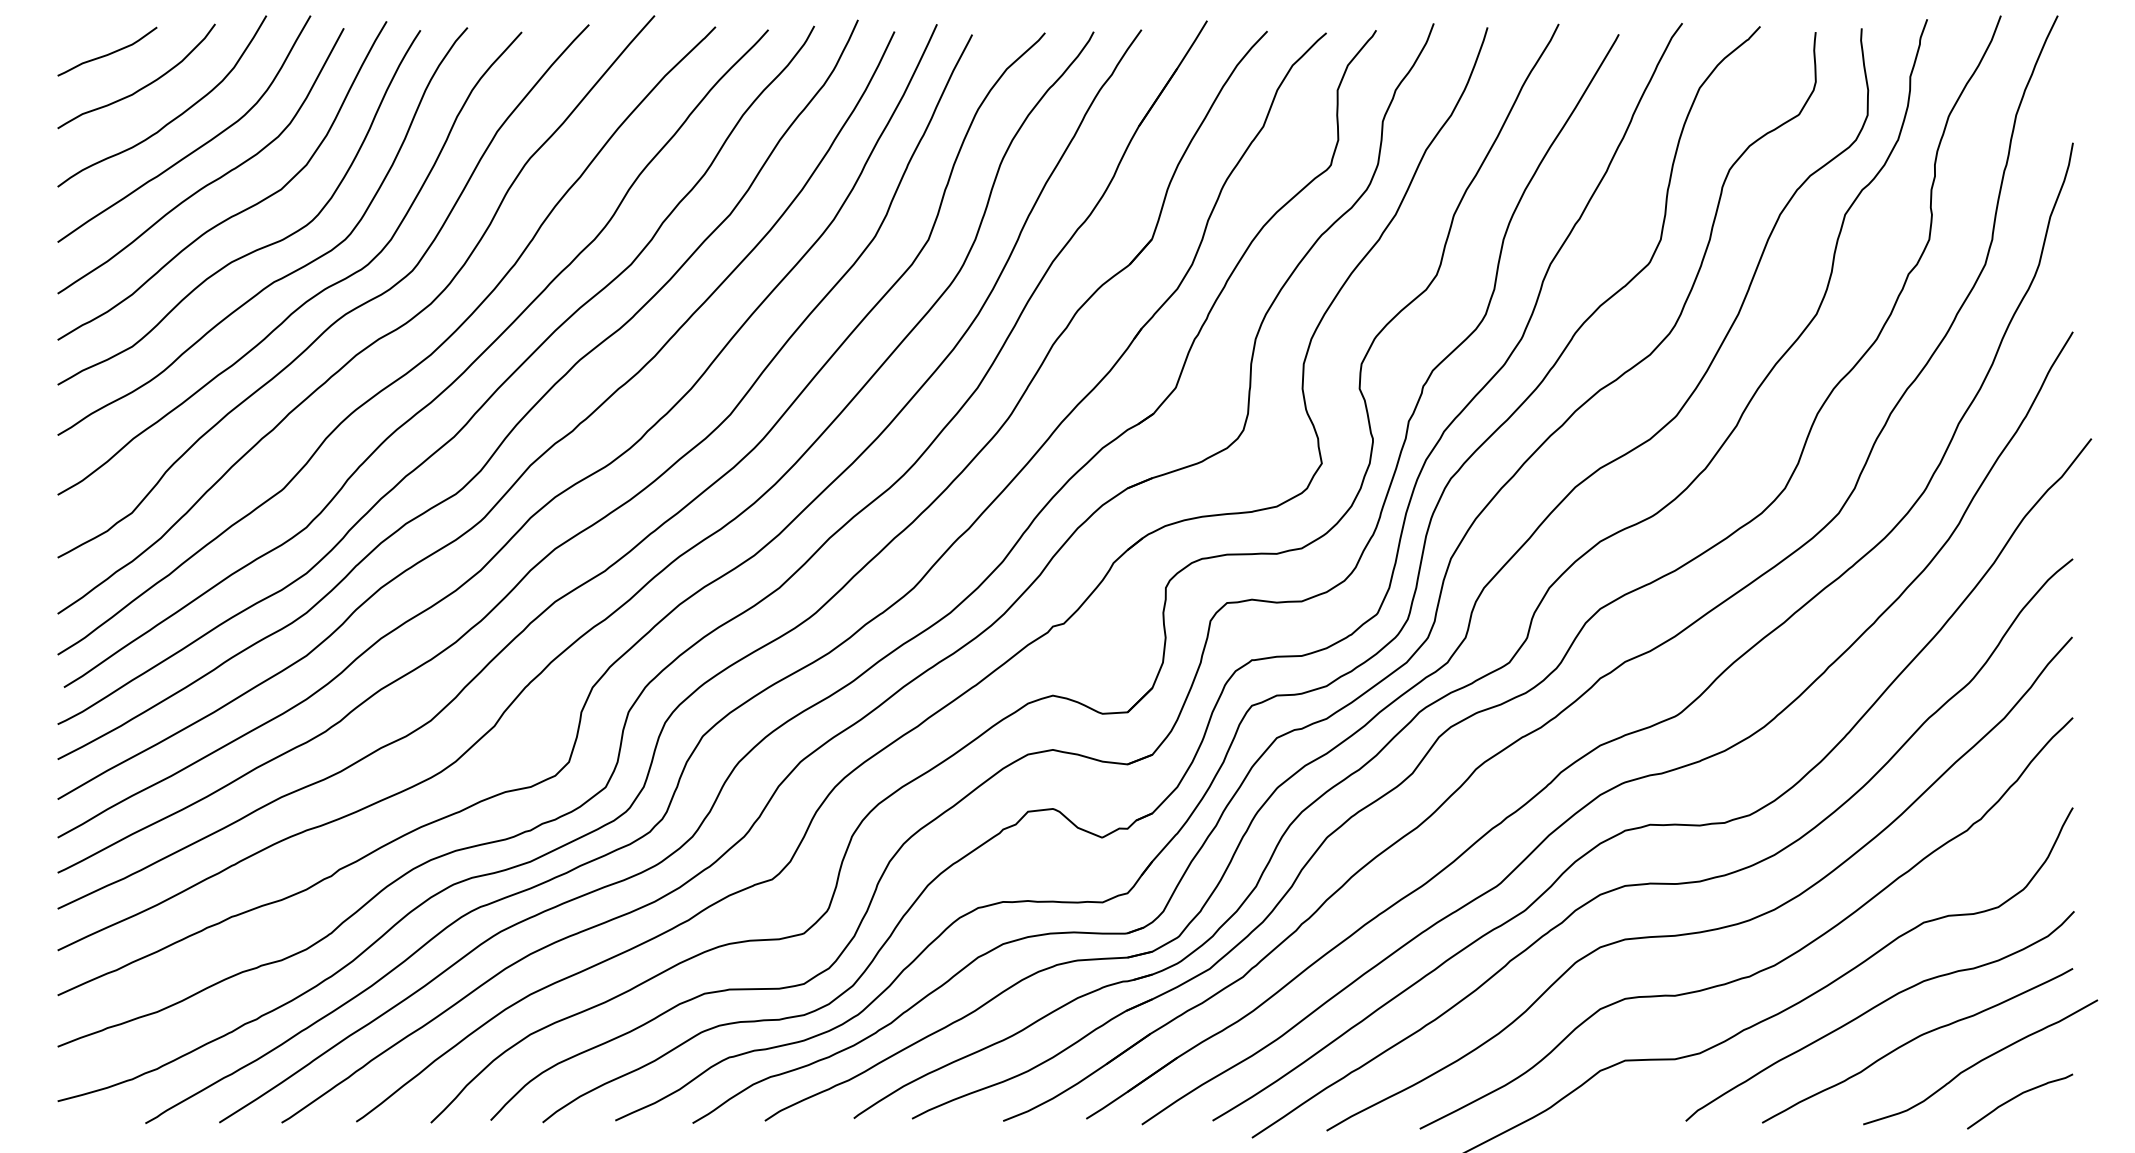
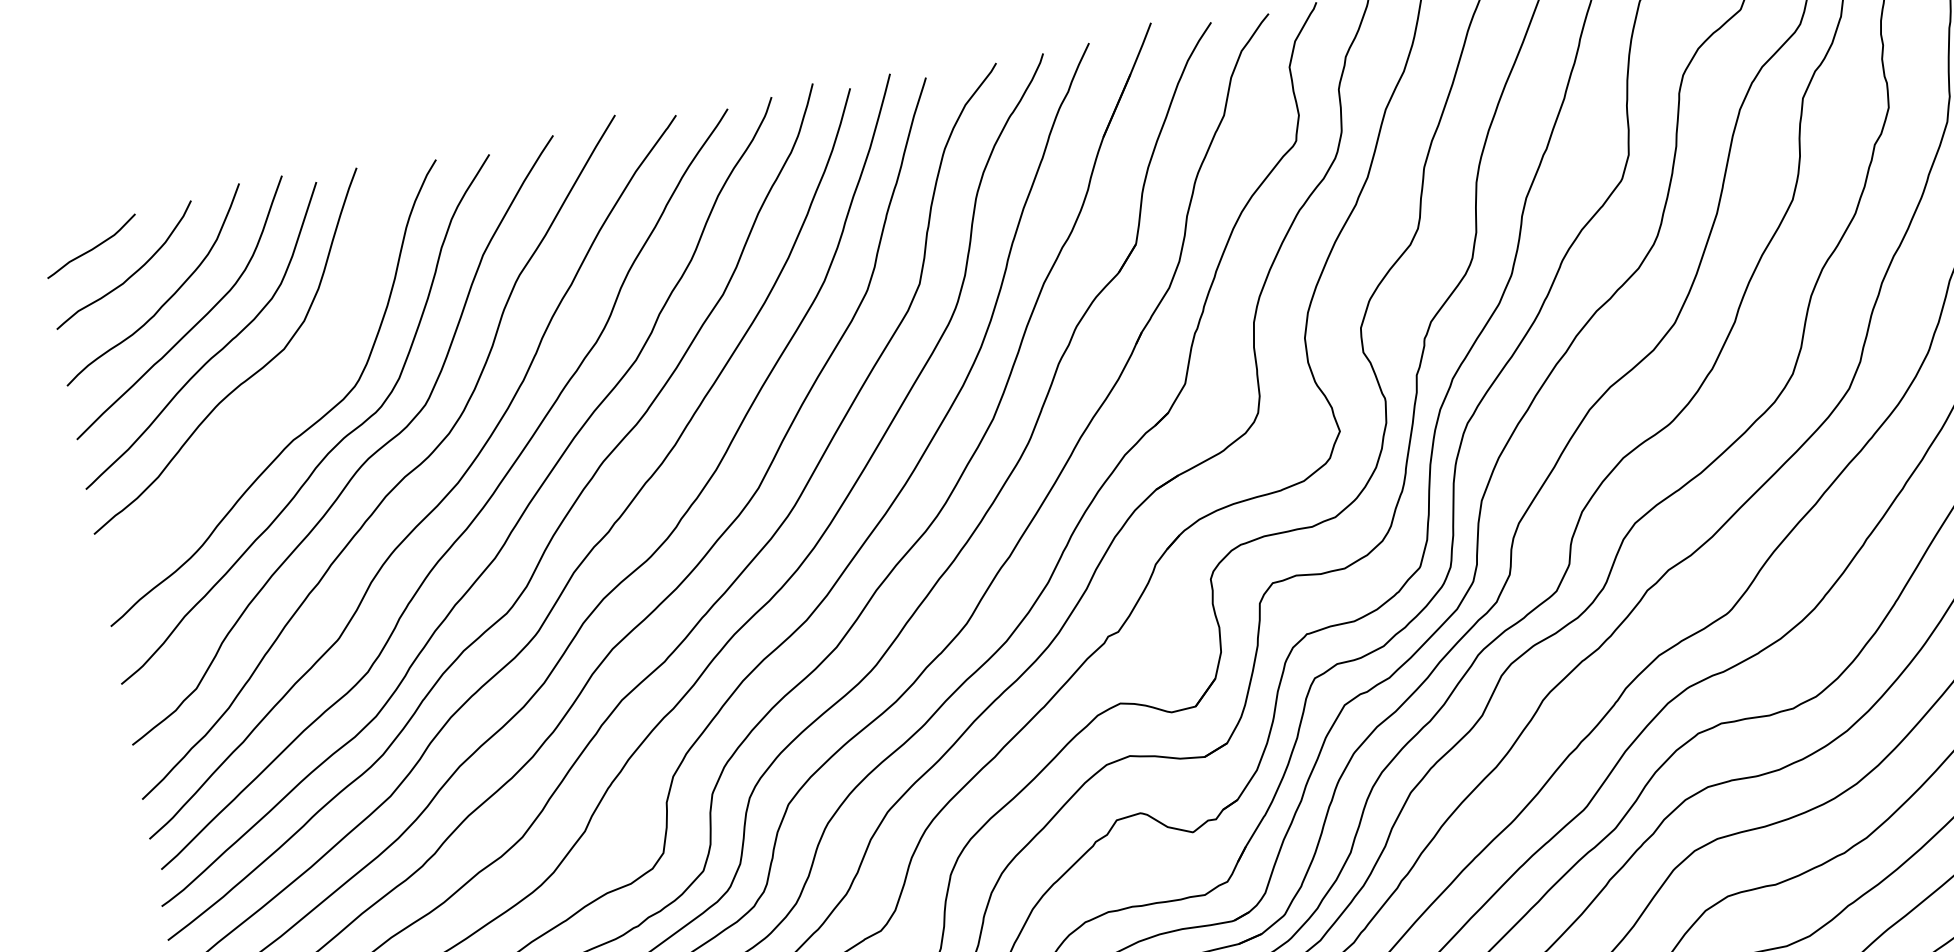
curve: (255, 249) -> (269, 411), removed

